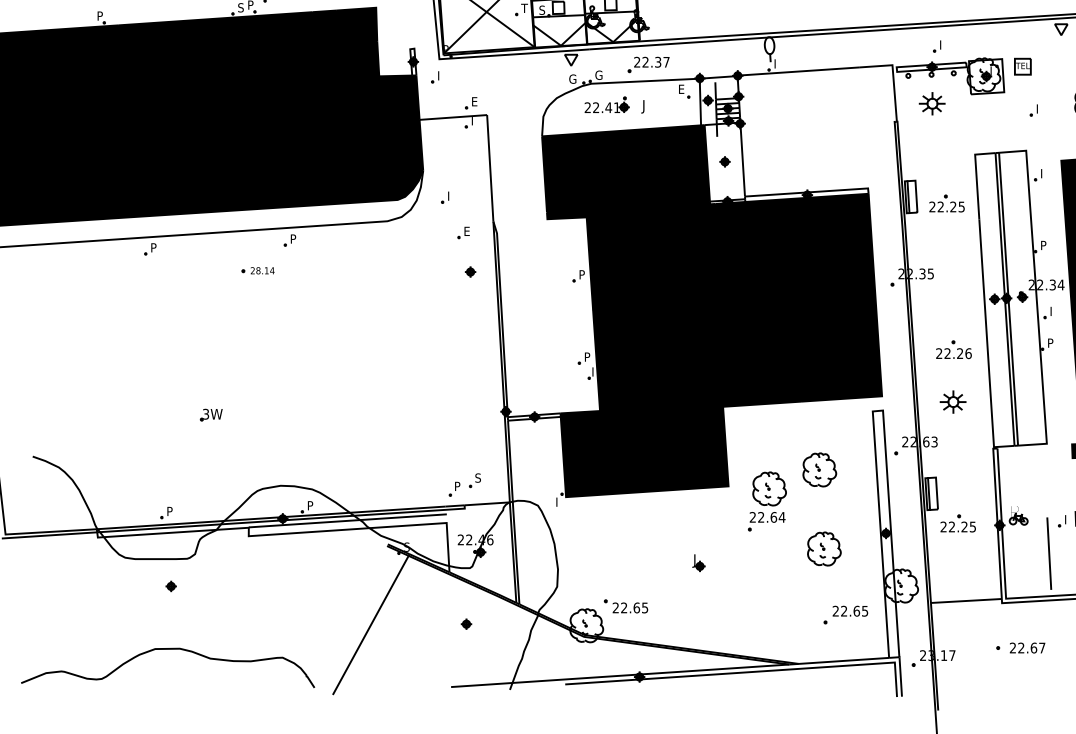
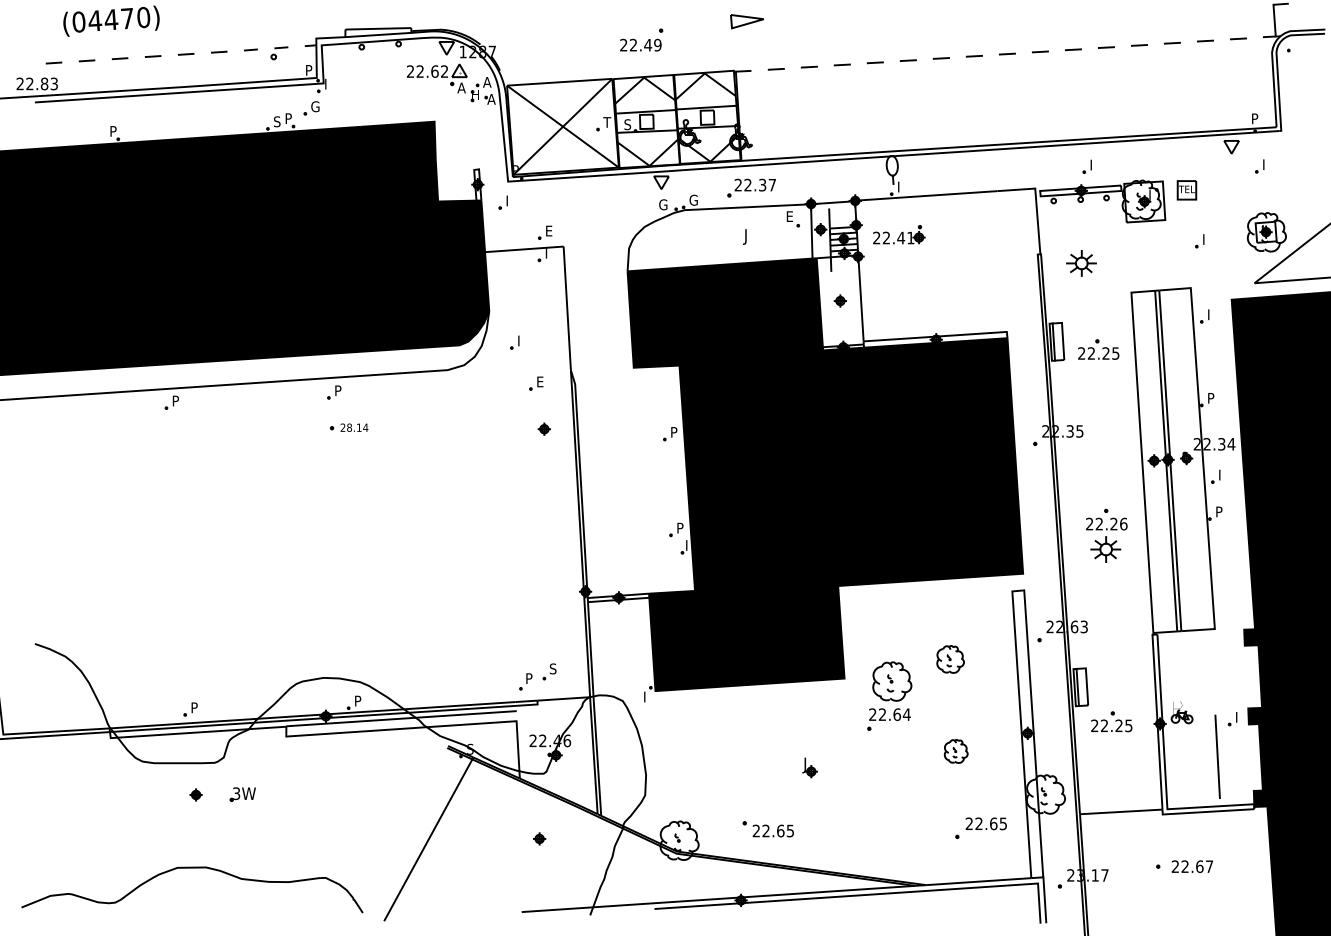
part: (932, 103) -> (1081, 263), moved
part: (607, 104) -> (899, 234), moved
part: (258, 270) -> (349, 427), moved
part: (952, 402) -> (1105, 549), moved
part: (211, 414) -> (242, 794), moved
part: (819, 469) -> (950, 659), size x0.7
part: (824, 549) -> (956, 751), size x0.6
part: (625, 606) -> (767, 829), moved

